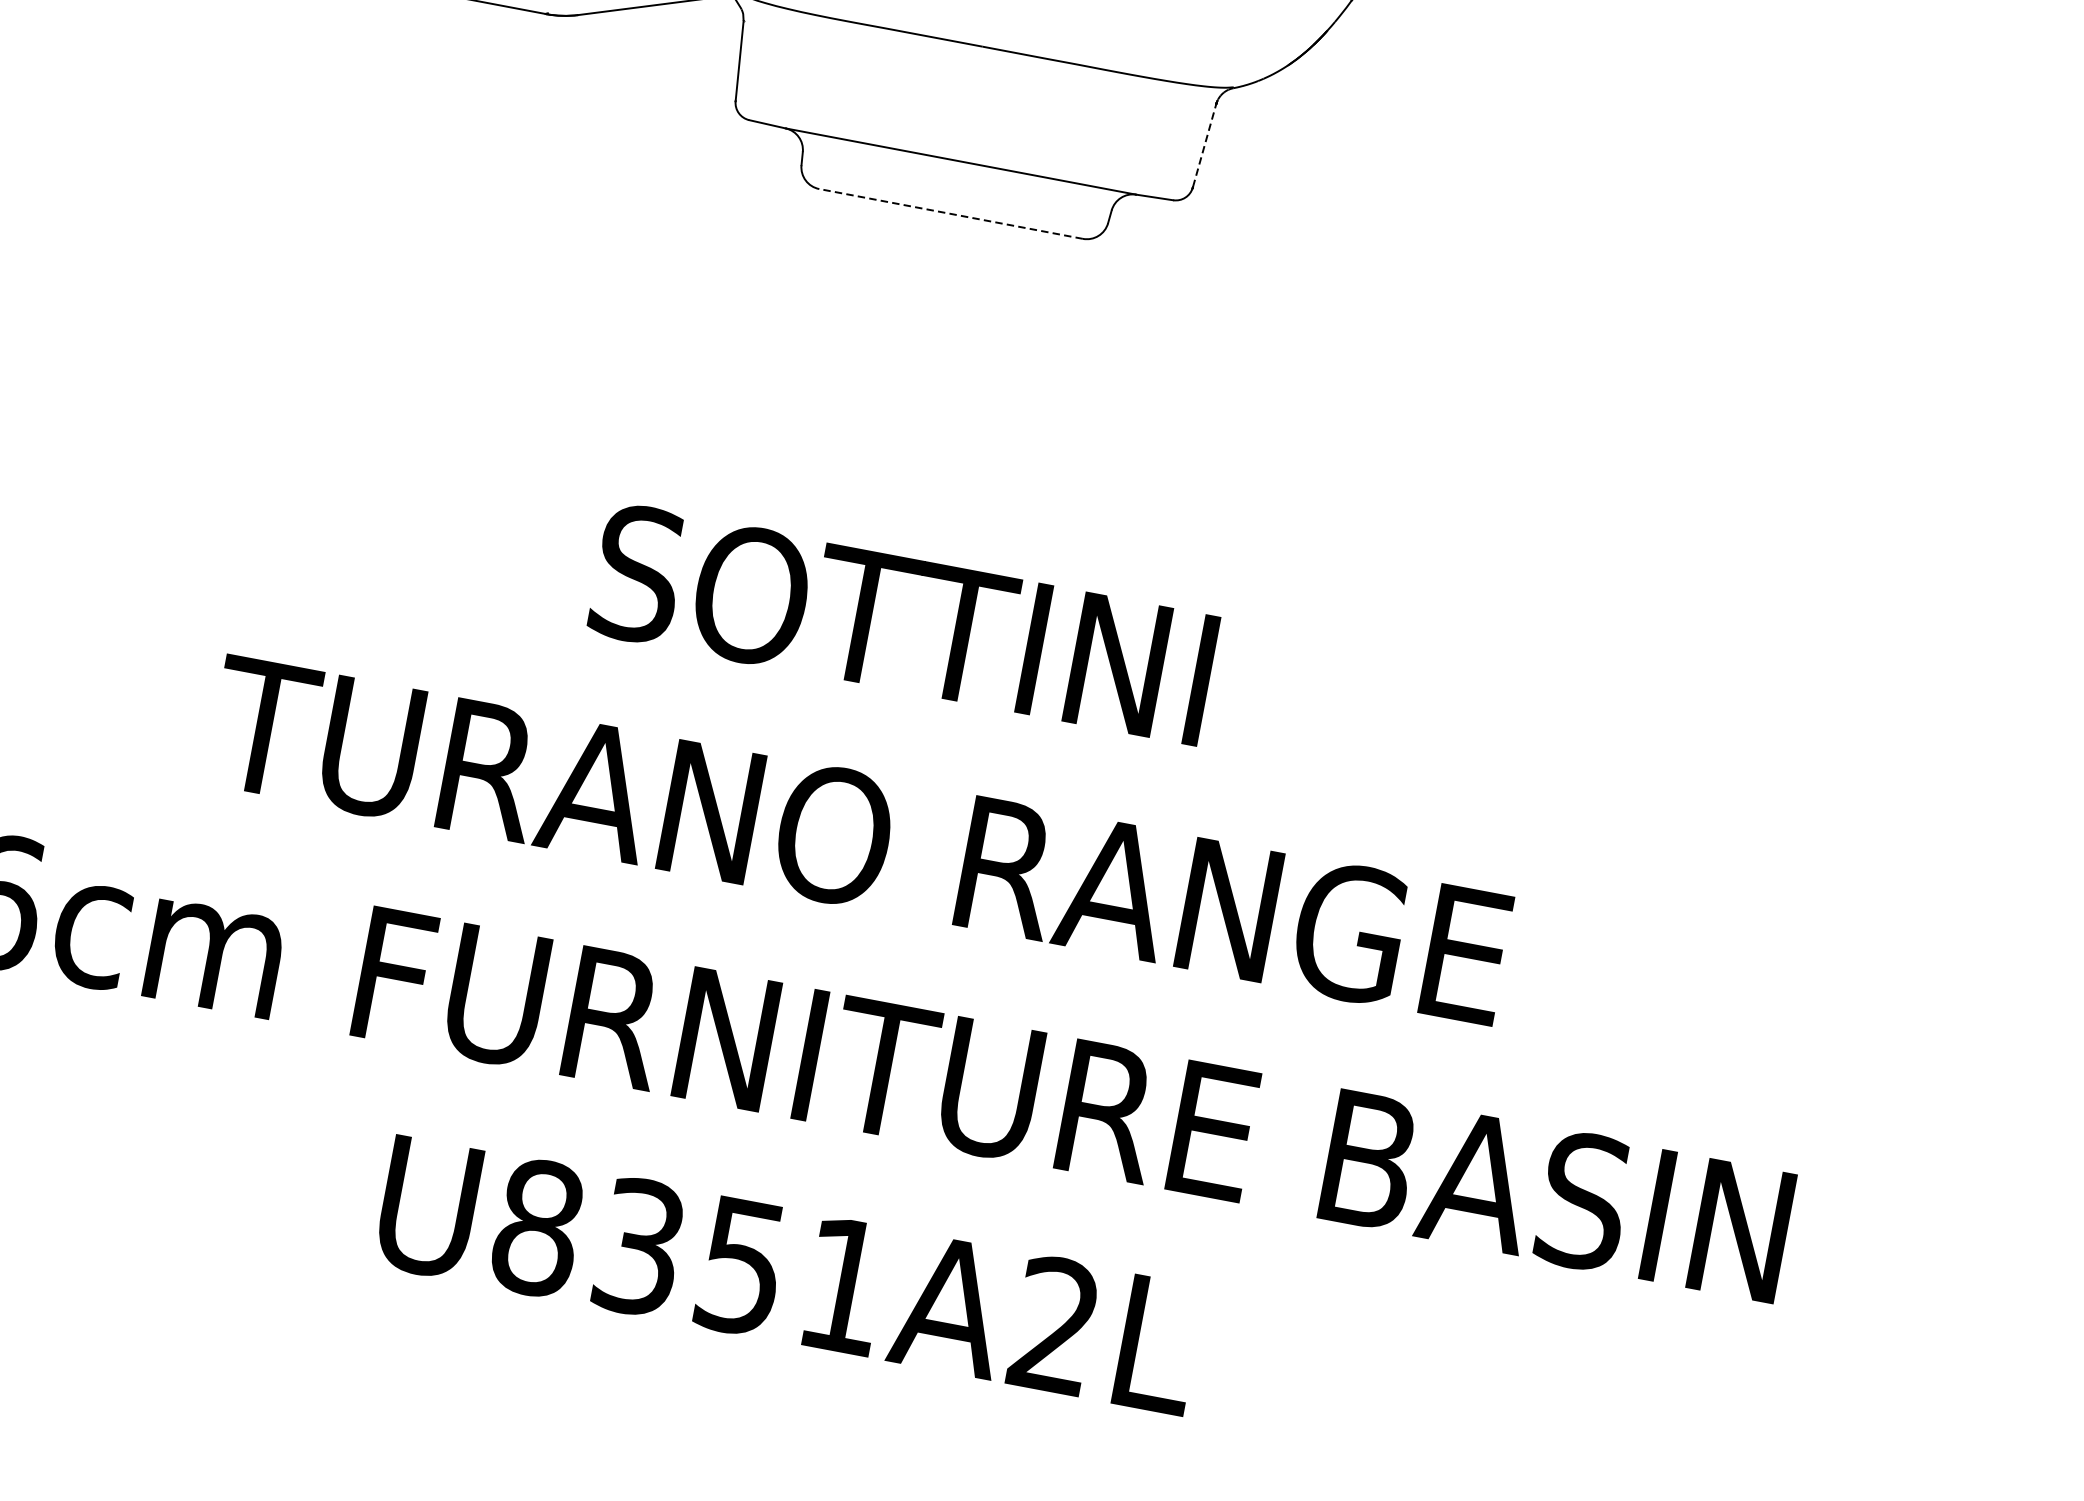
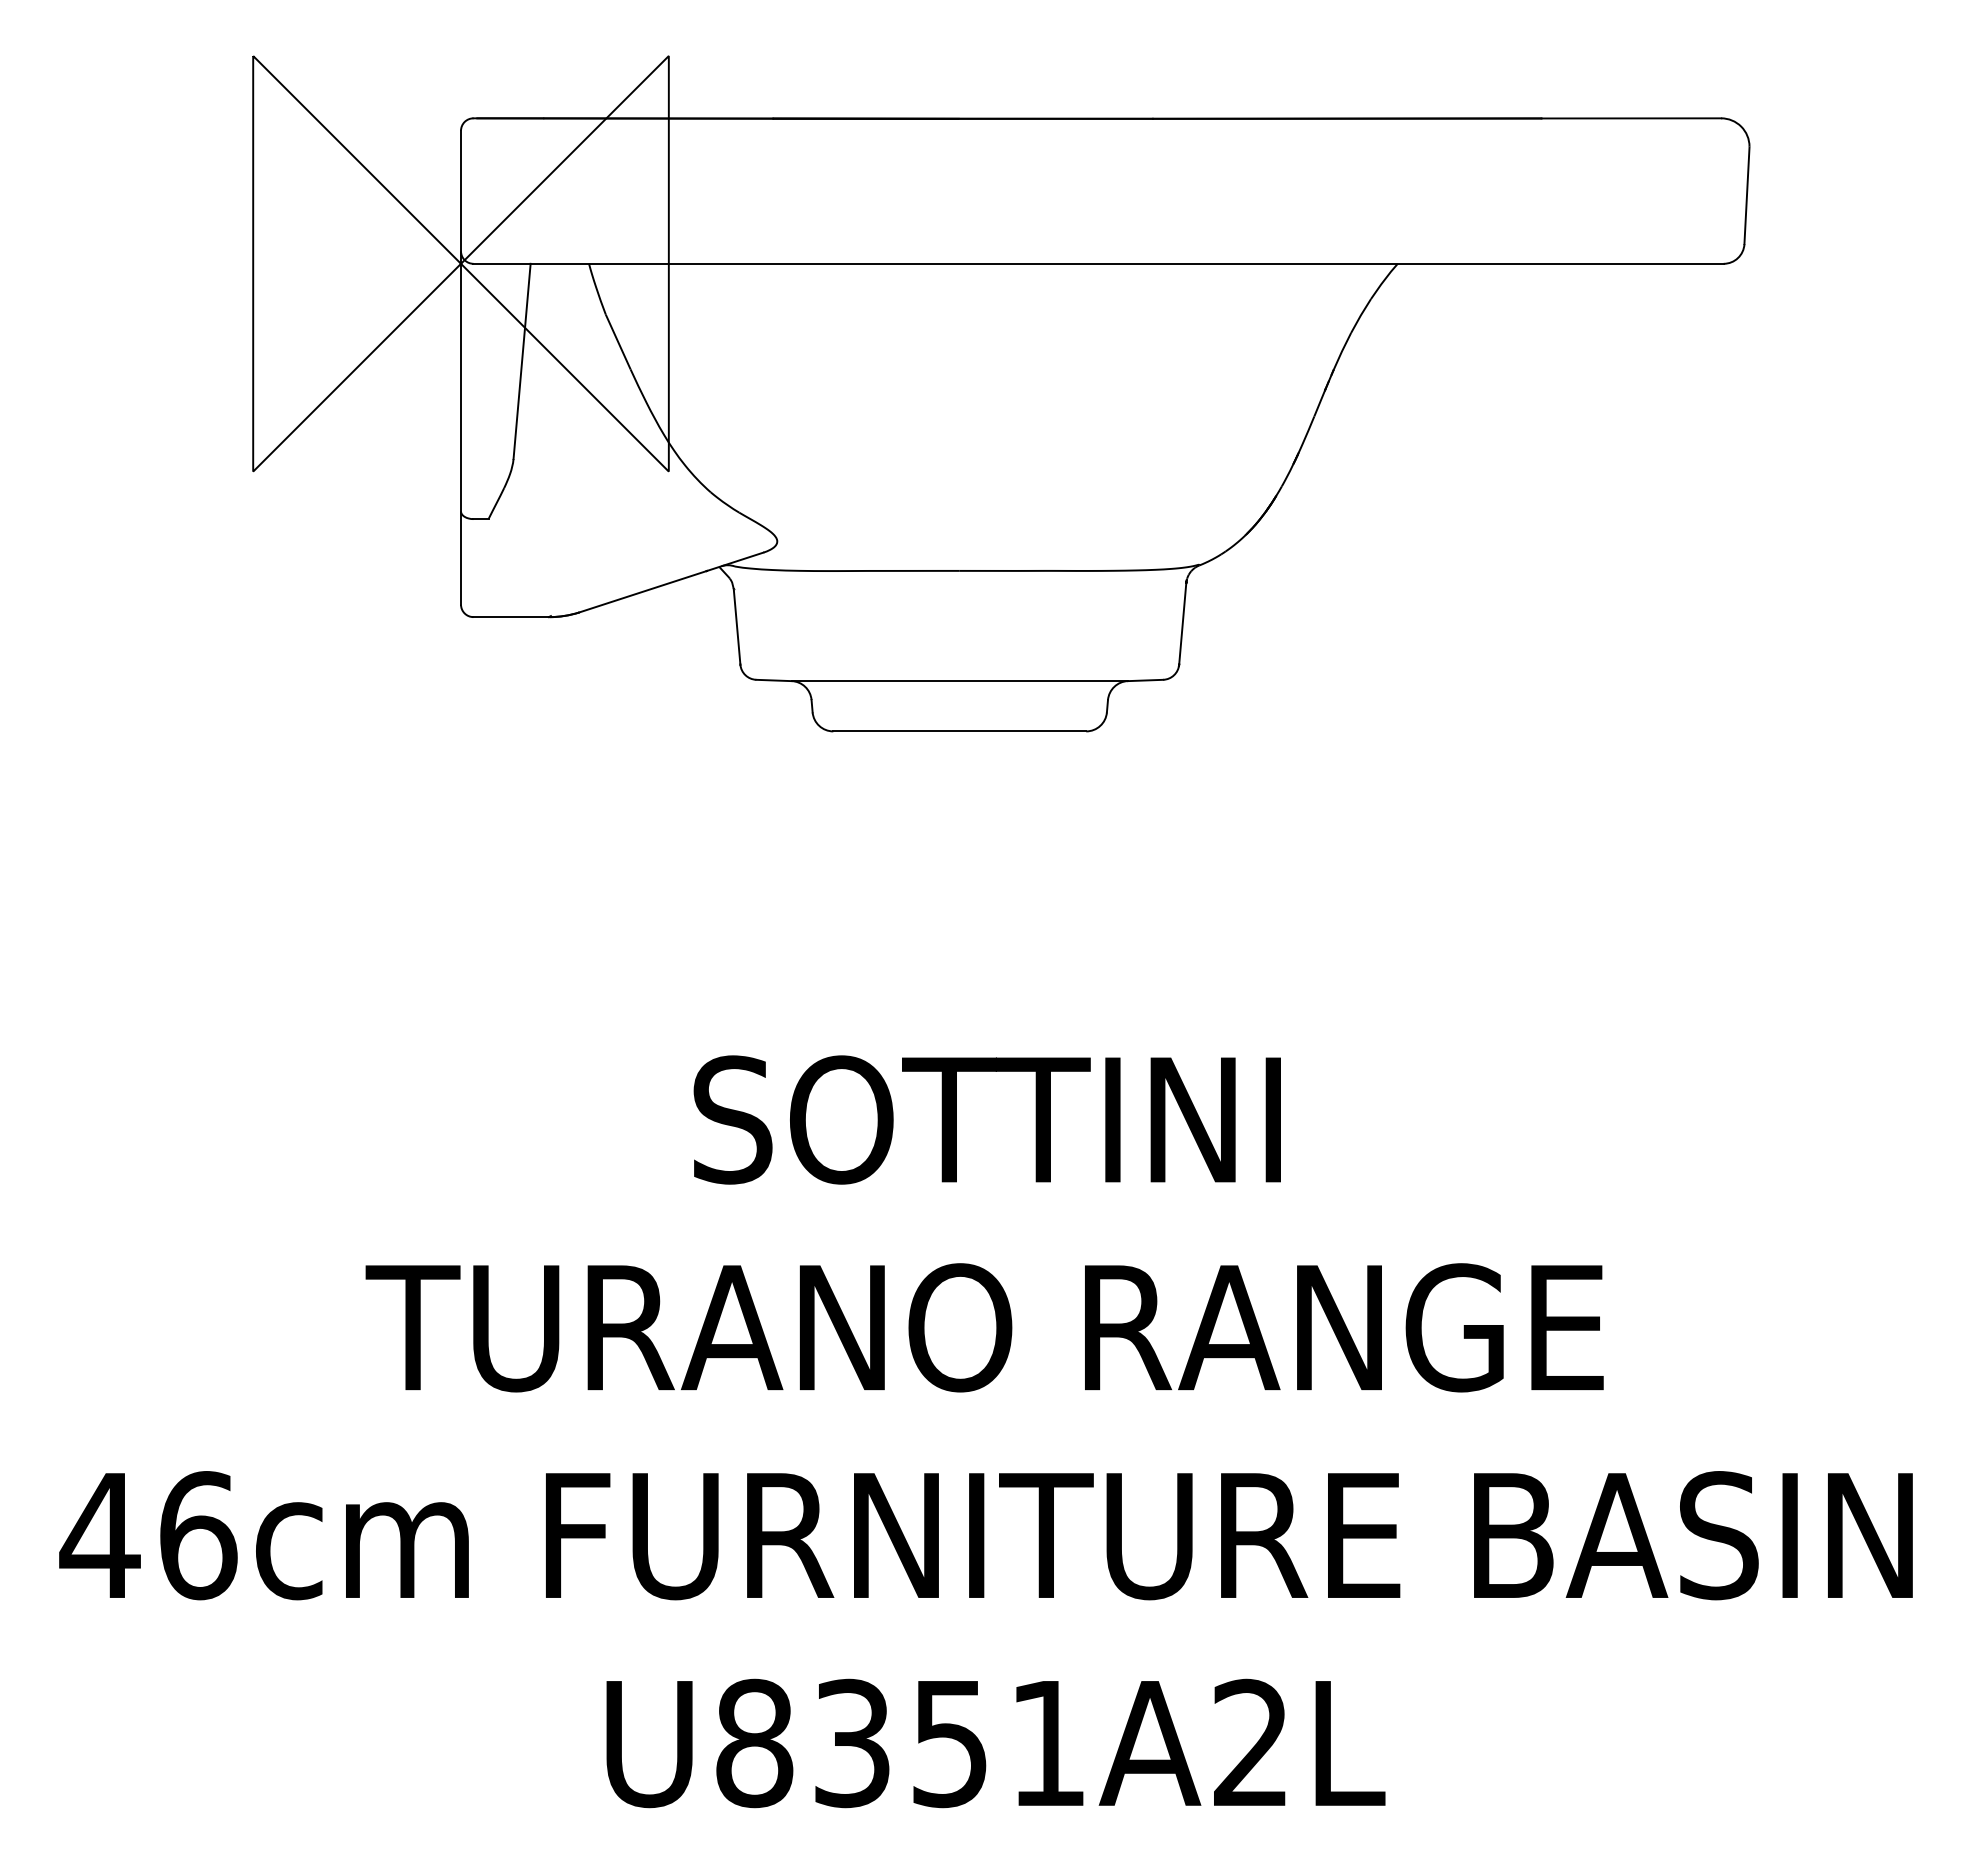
line: (1204, 145) -> (1182, 623), dashed -> solid
line: (950, 213) -> (959, 731), dashed -> solid

